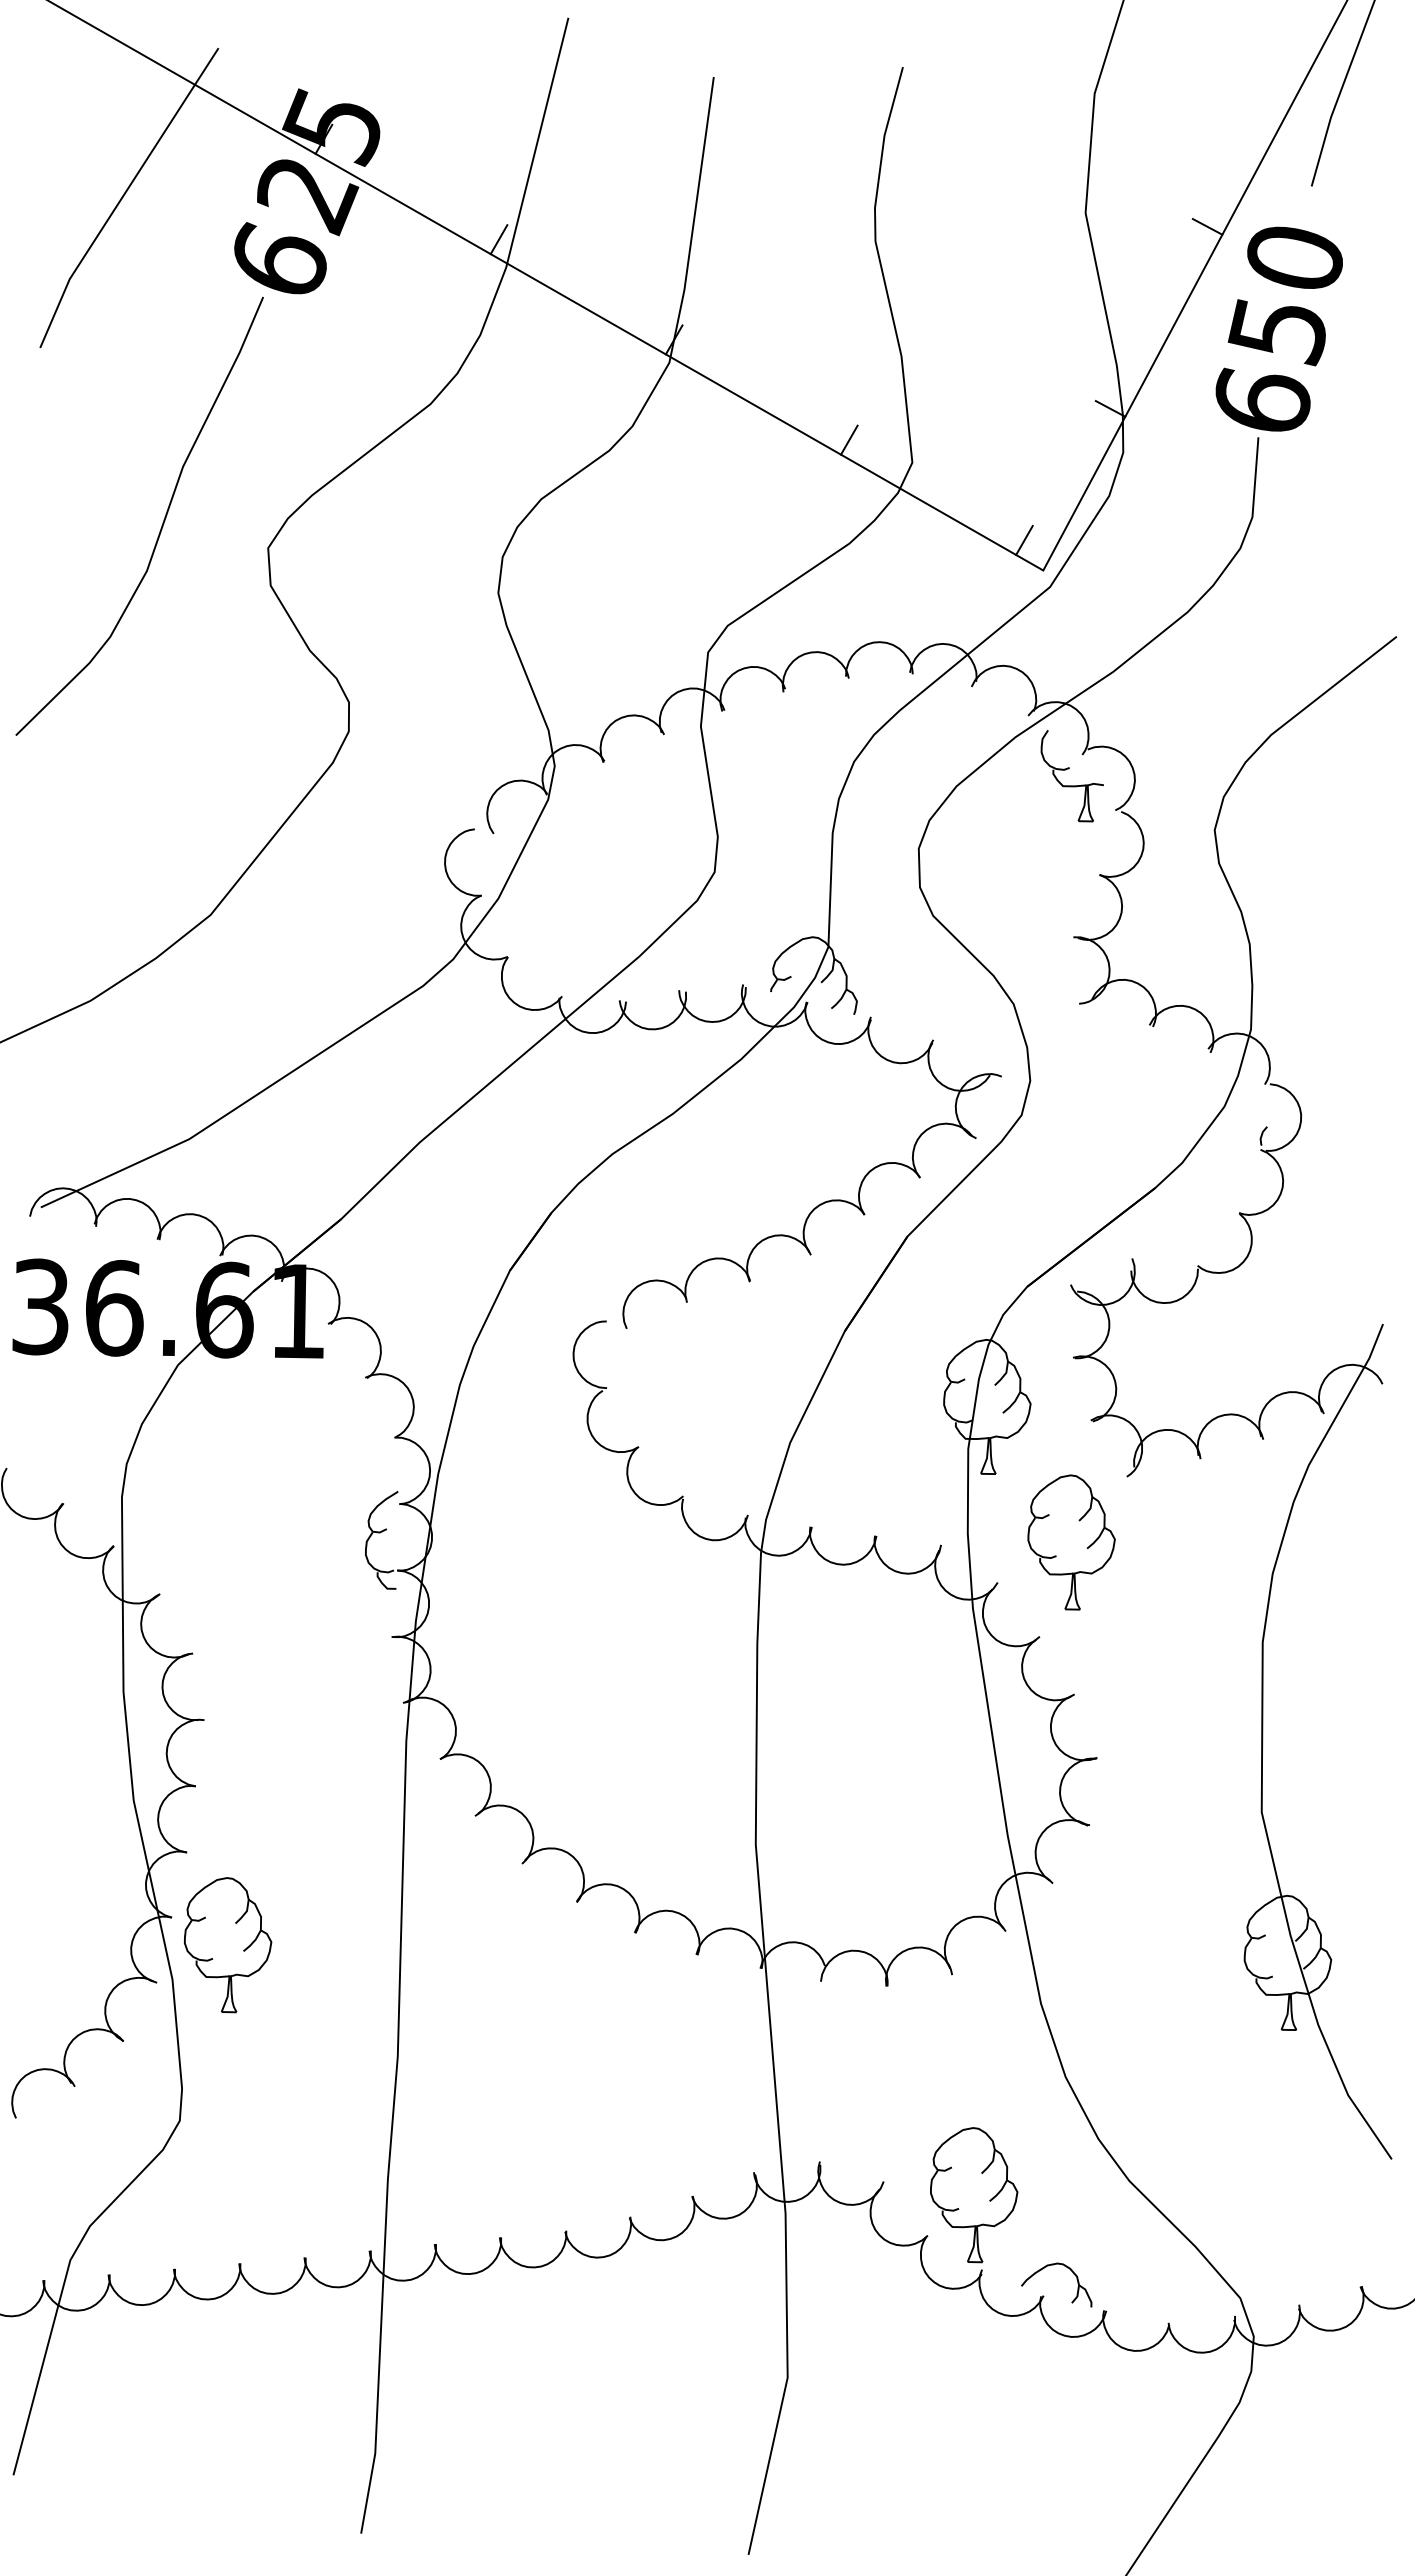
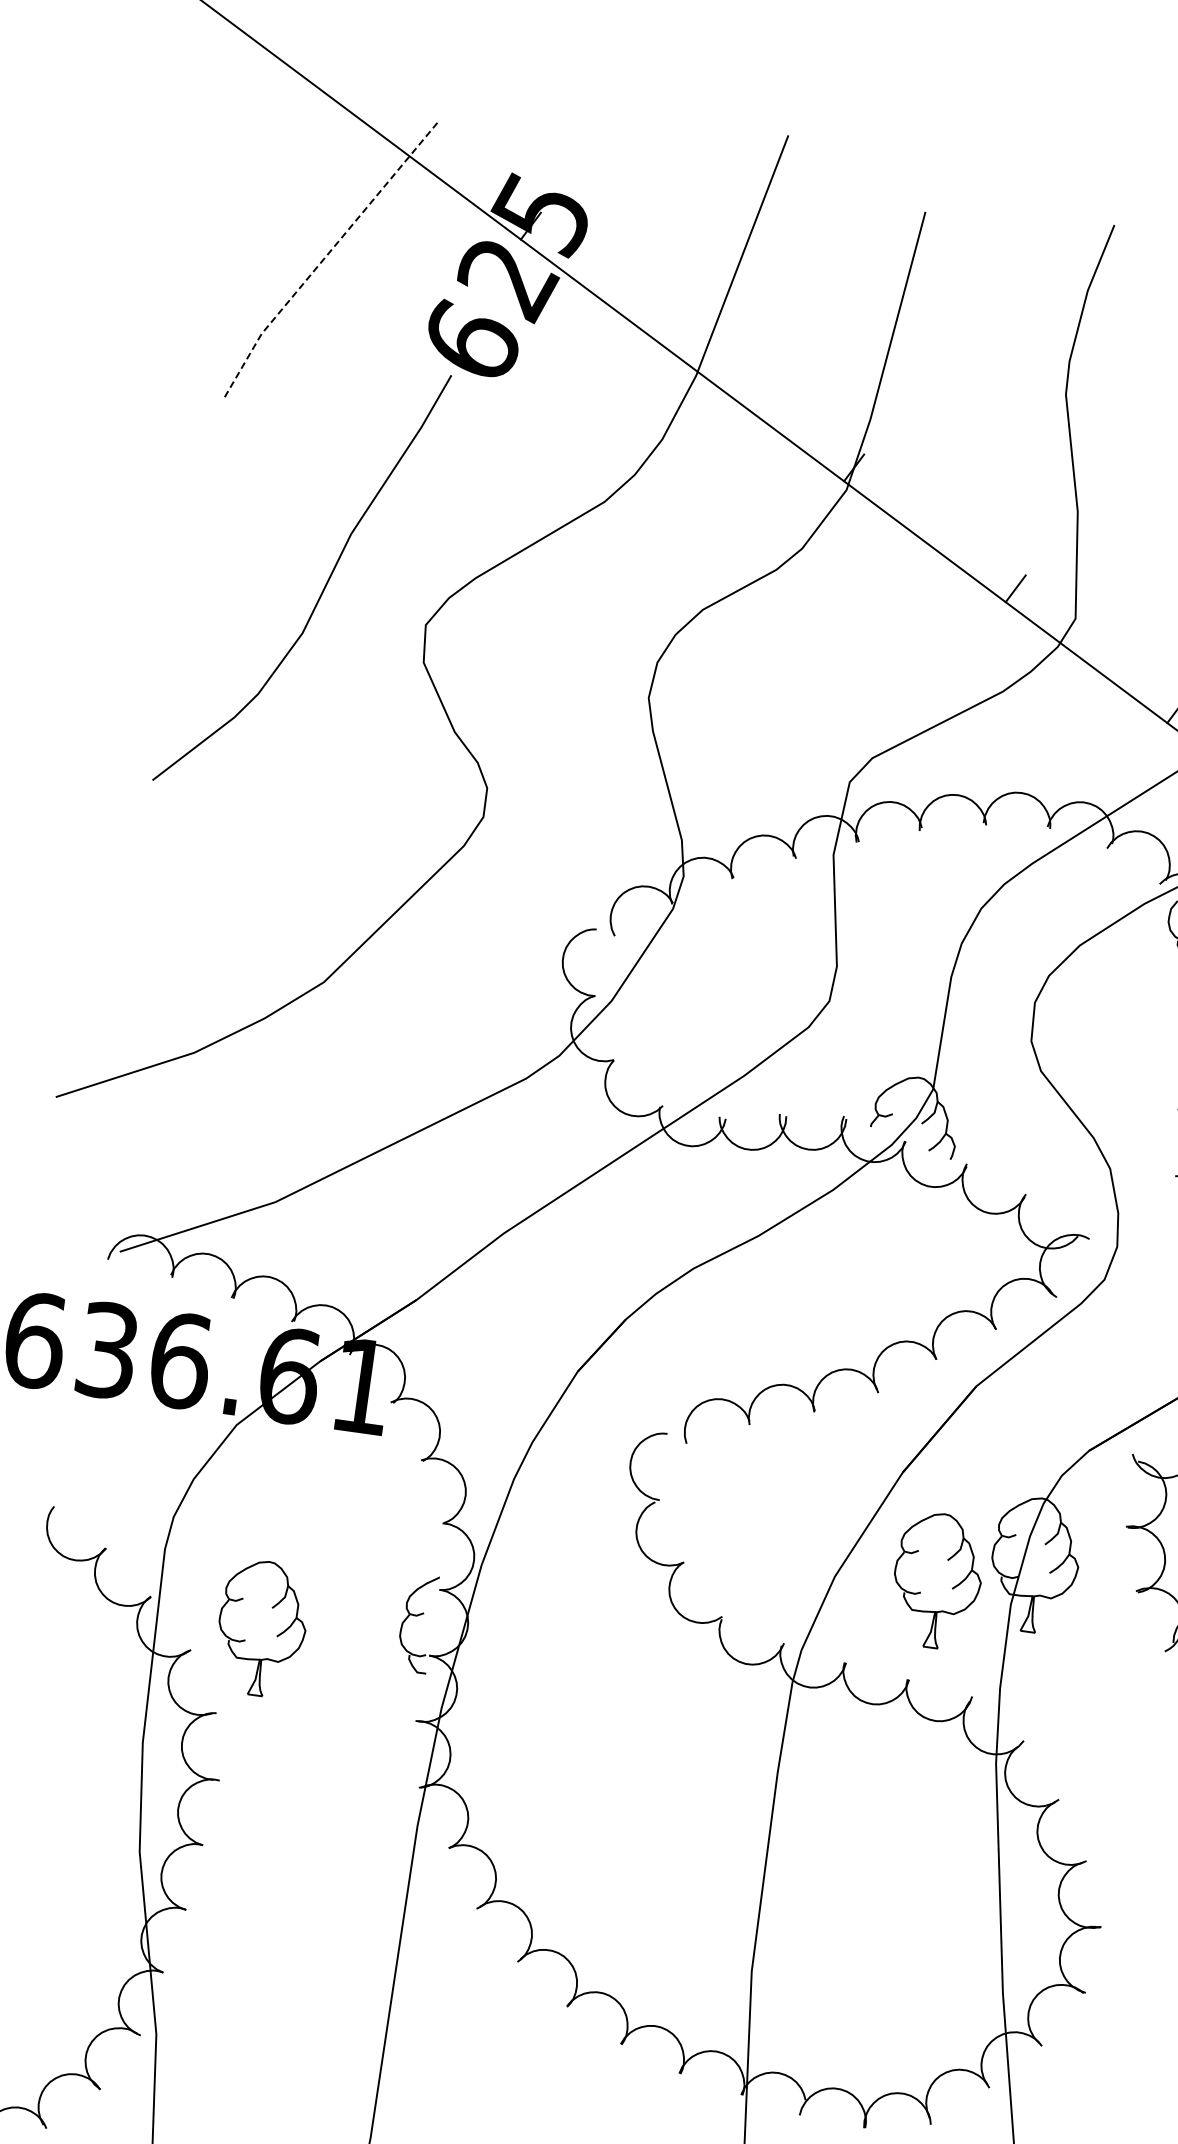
line: (123, 195) -> (325, 257), solid -> dashed
line: (498, 239) -> (692, 346), removed
part: (1071, 1542) -> (937, 1580), moved
part: (228, 1945) -> (262, 1629), moved

